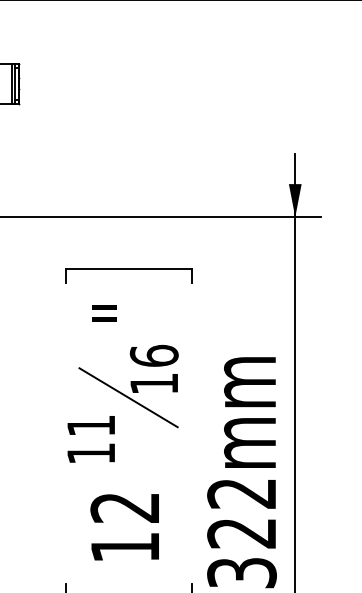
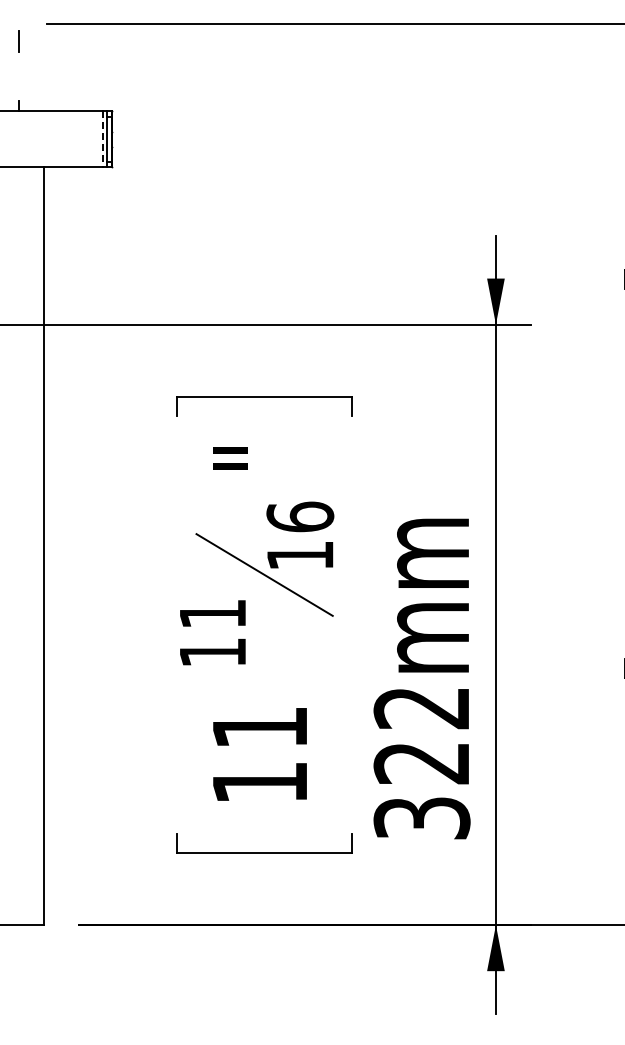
line: (11, 83) -> (102, 139), solid -> dashed
text: (124, 508) -> (258, 728), 12 -> 11

